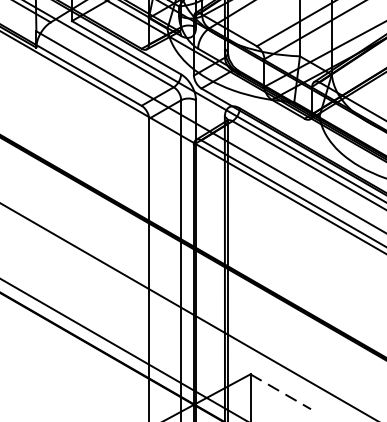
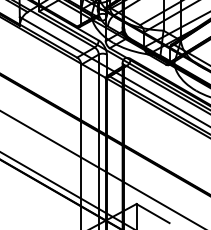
line: (281, 391) -> (153, 213), dashed -> solid

